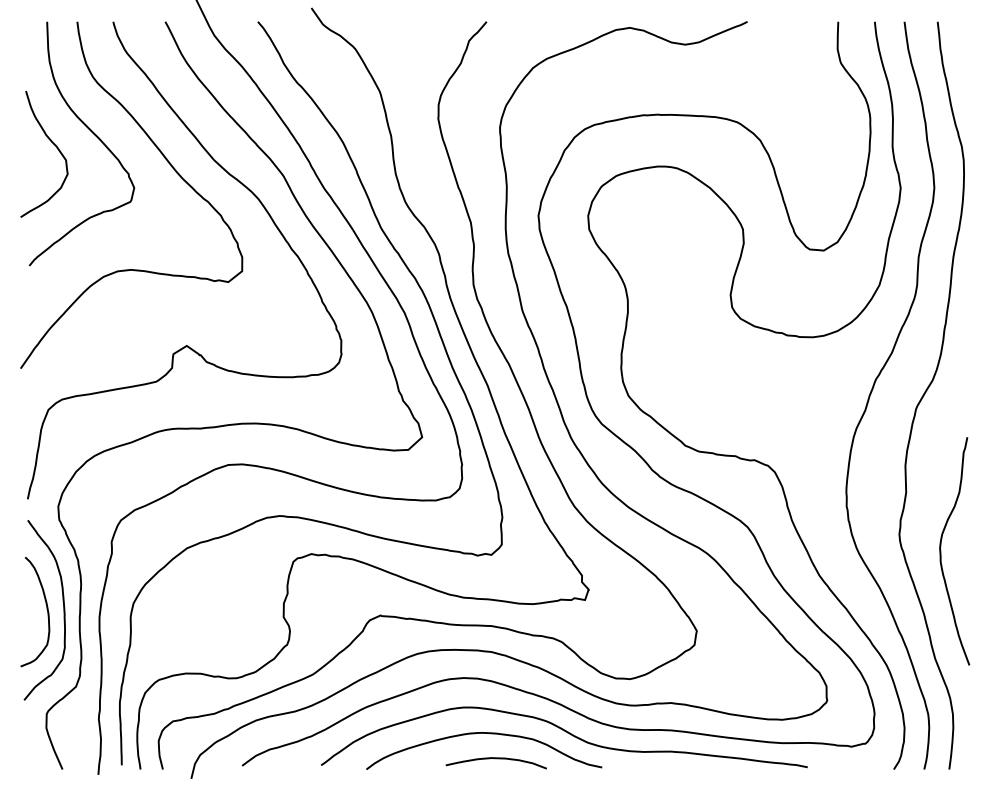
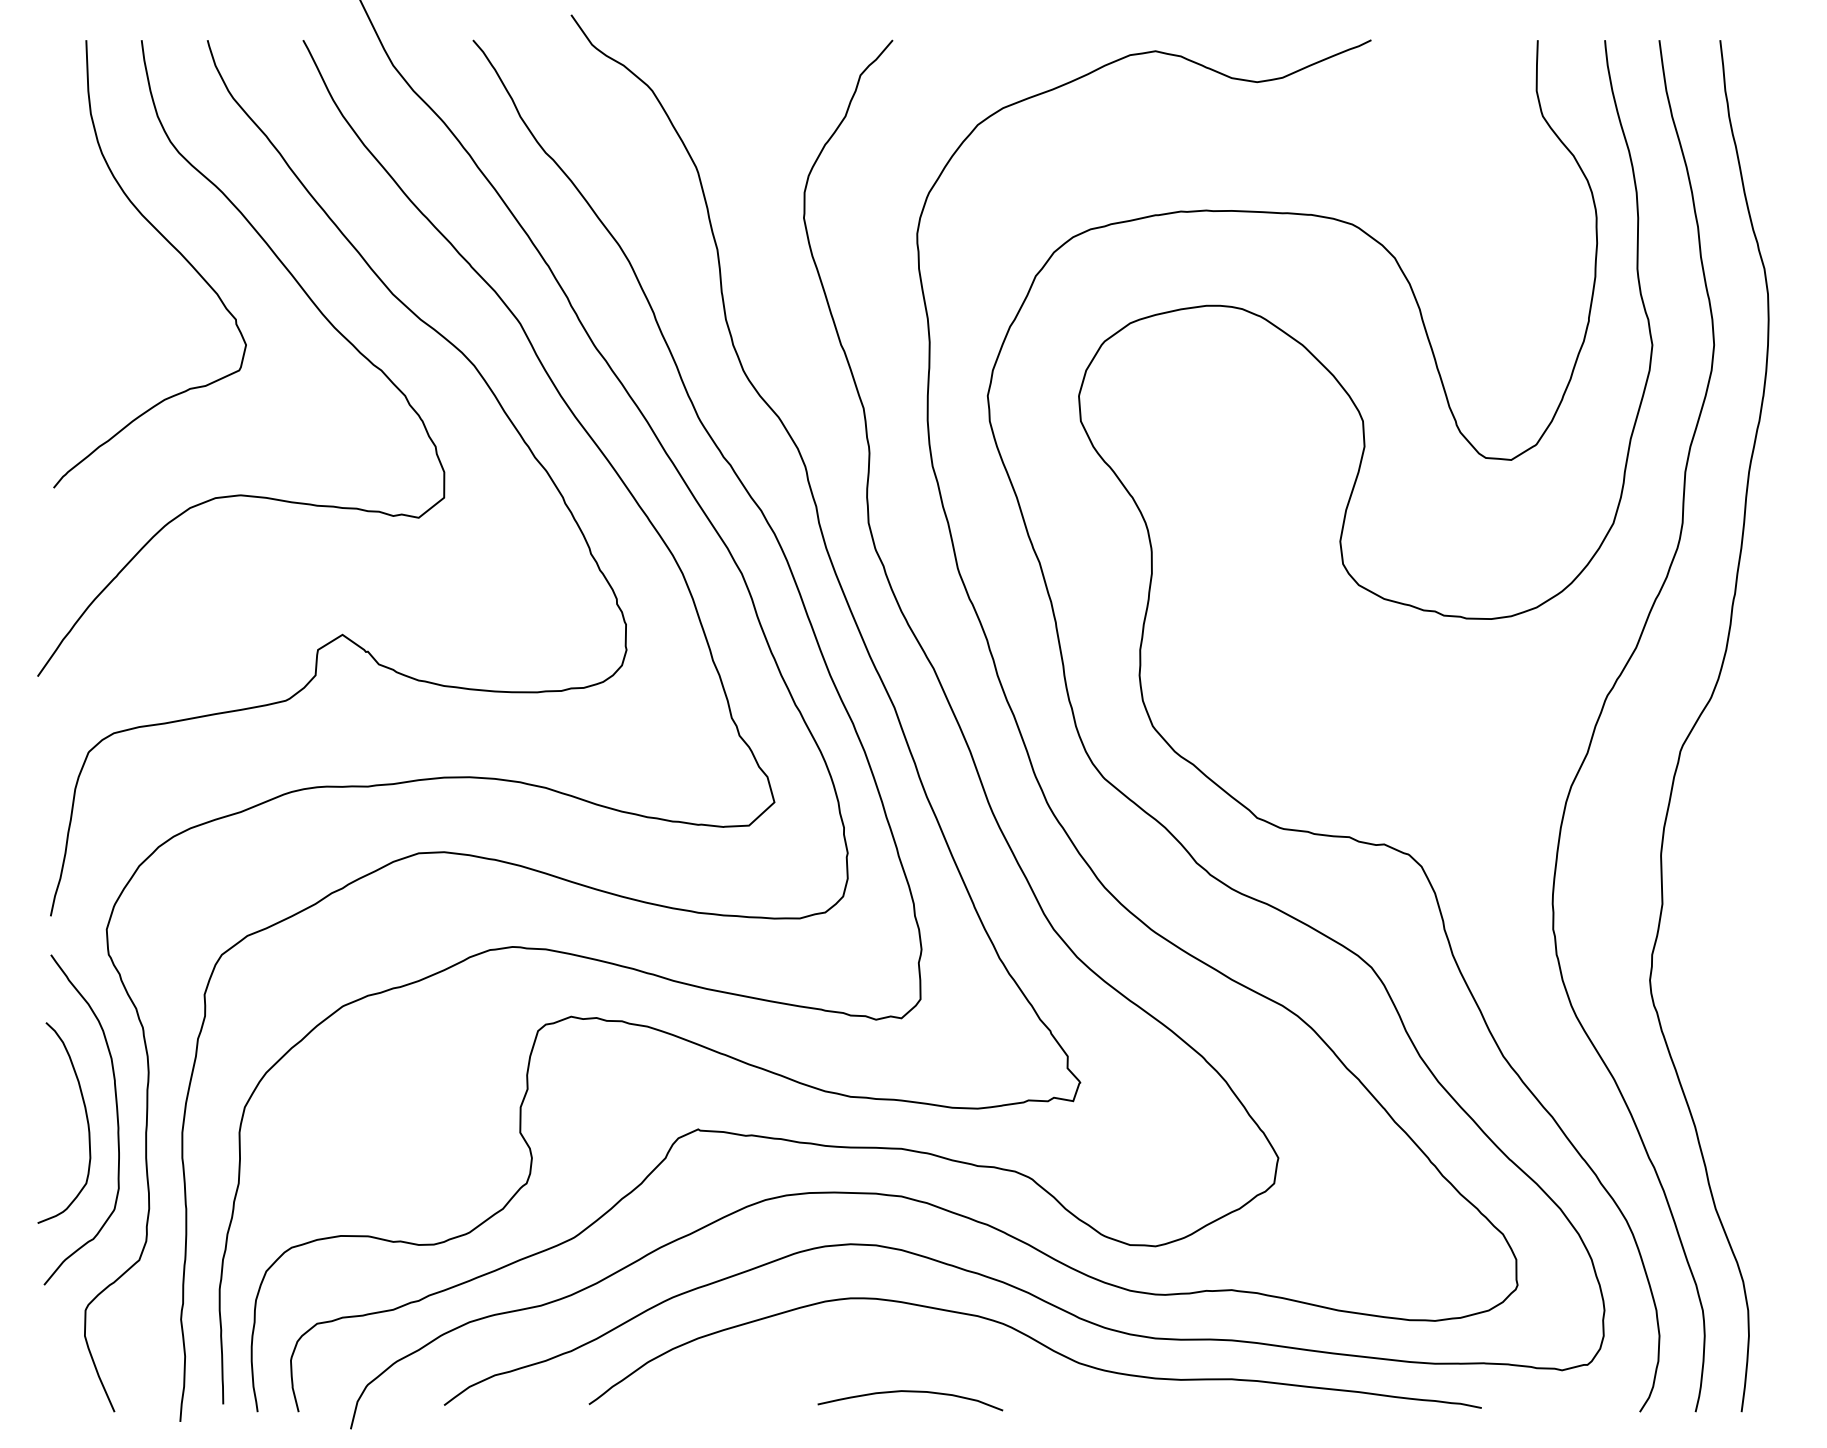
curve: (56, 148) -> (103, 272), removed
curve: (941, 551) -> (1727, 1012), removed
curve: (489, 734) -> (897, 1347), removed

